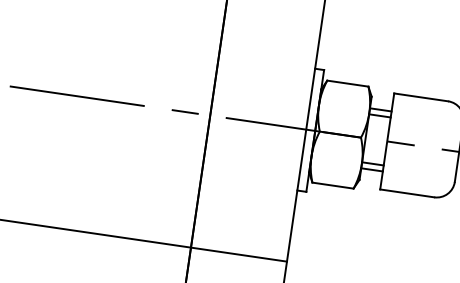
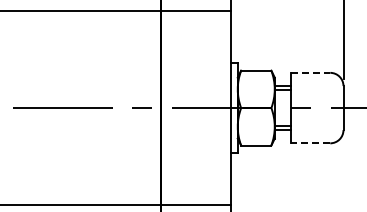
line: (421, 96) -> (310, 72), solid -> dashed
line: (407, 193) -> (310, 143), solid -> dashed

